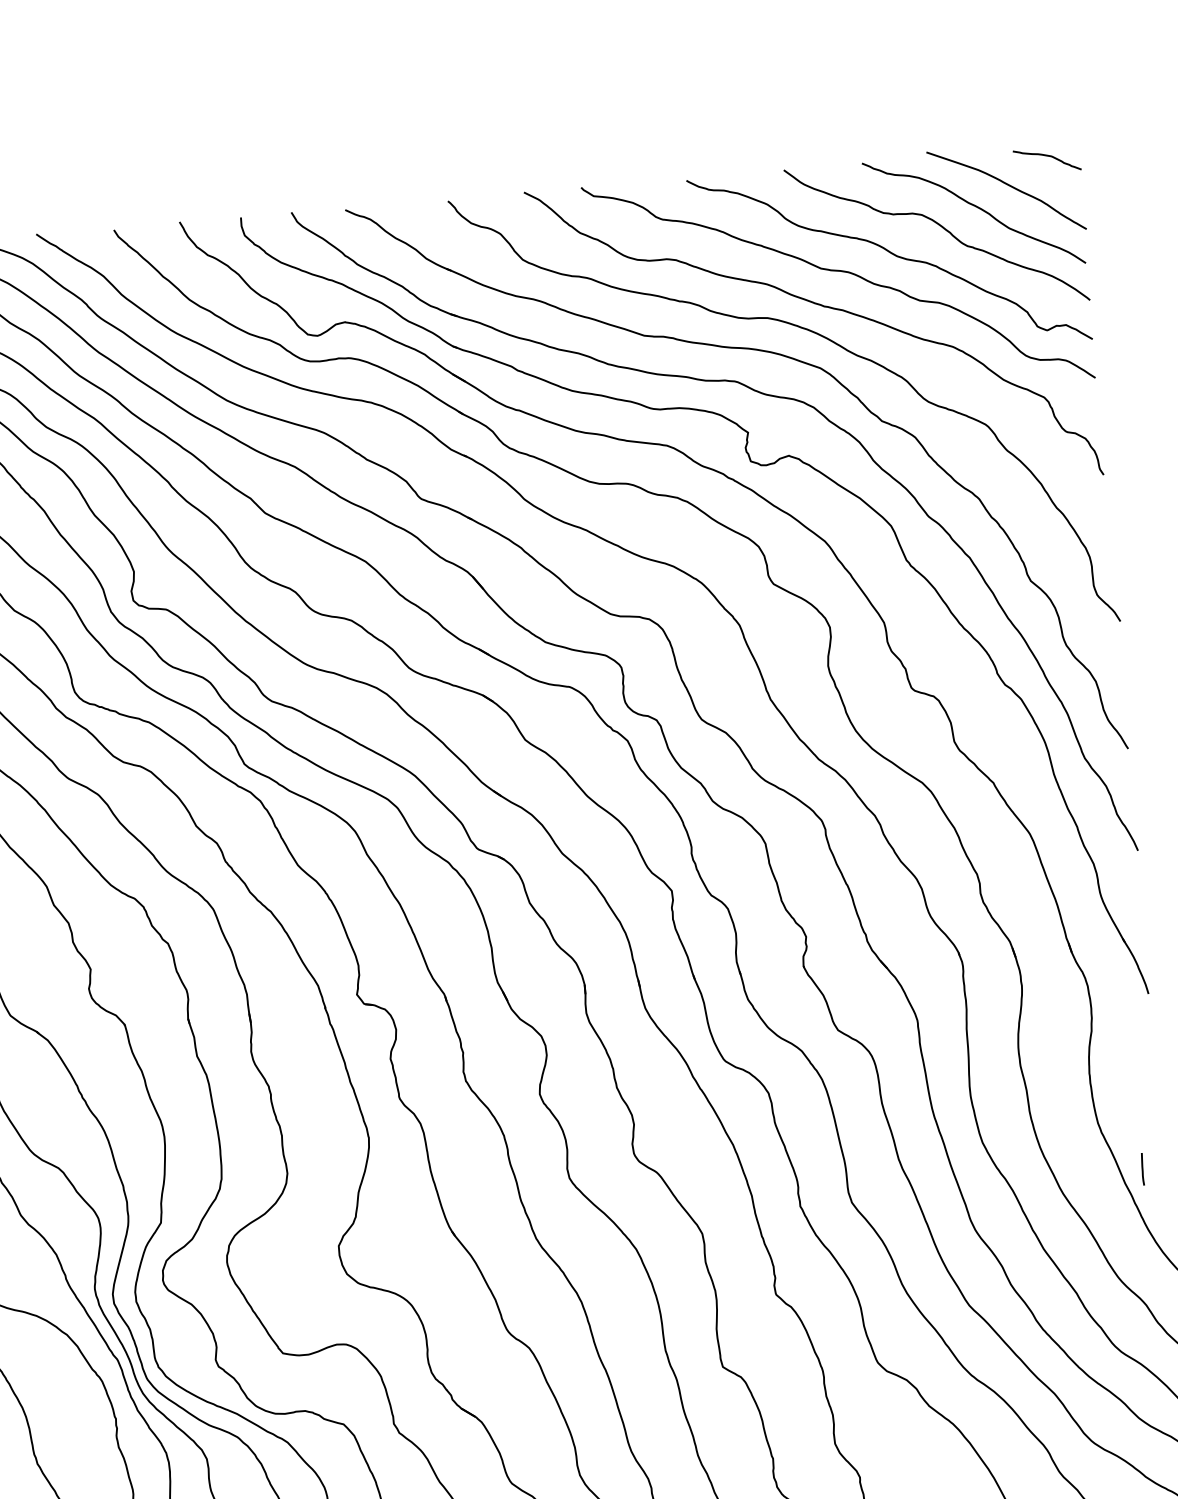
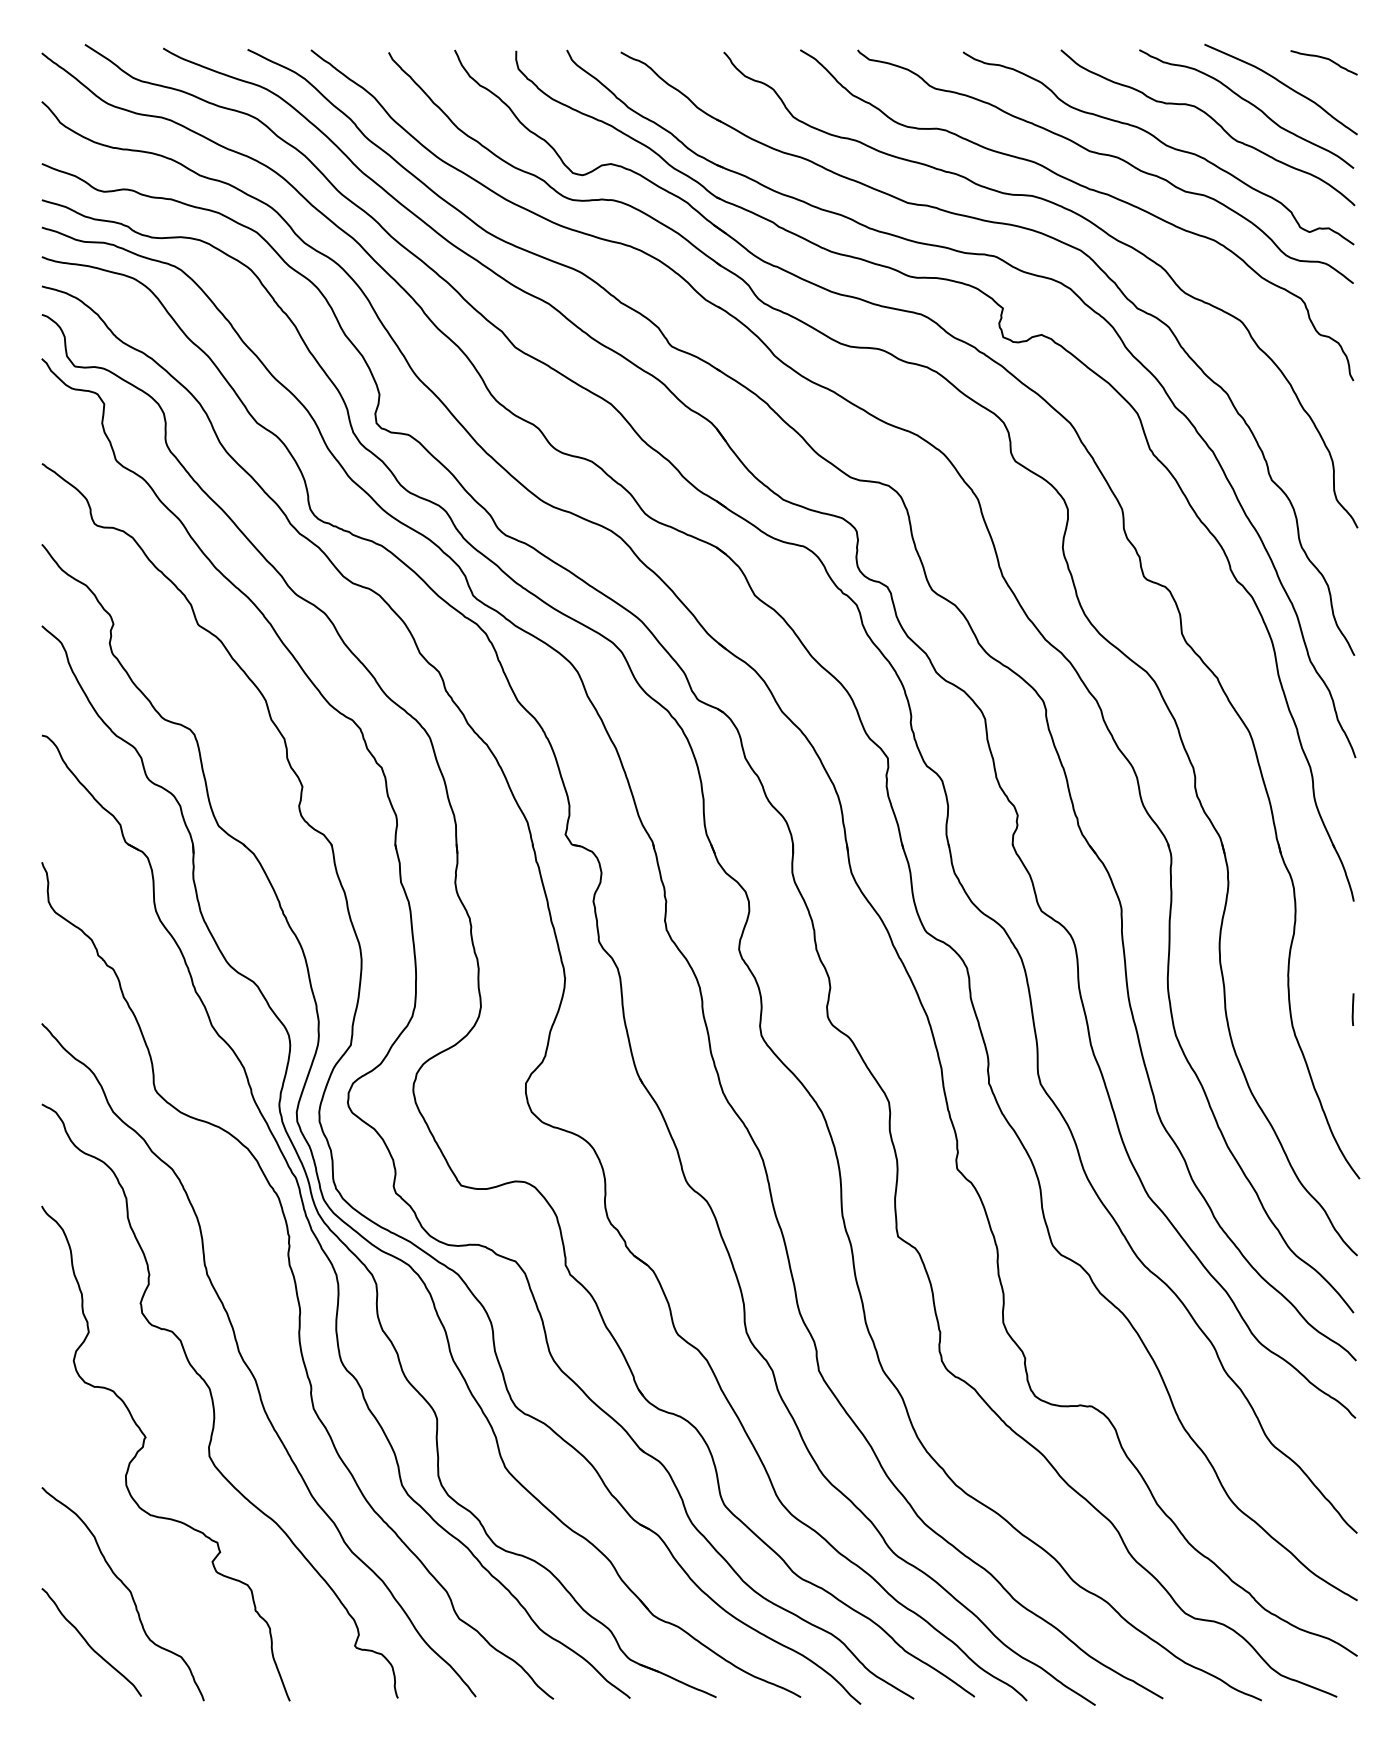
curve: (1142, 1169) -> (1352, 1009), moved

